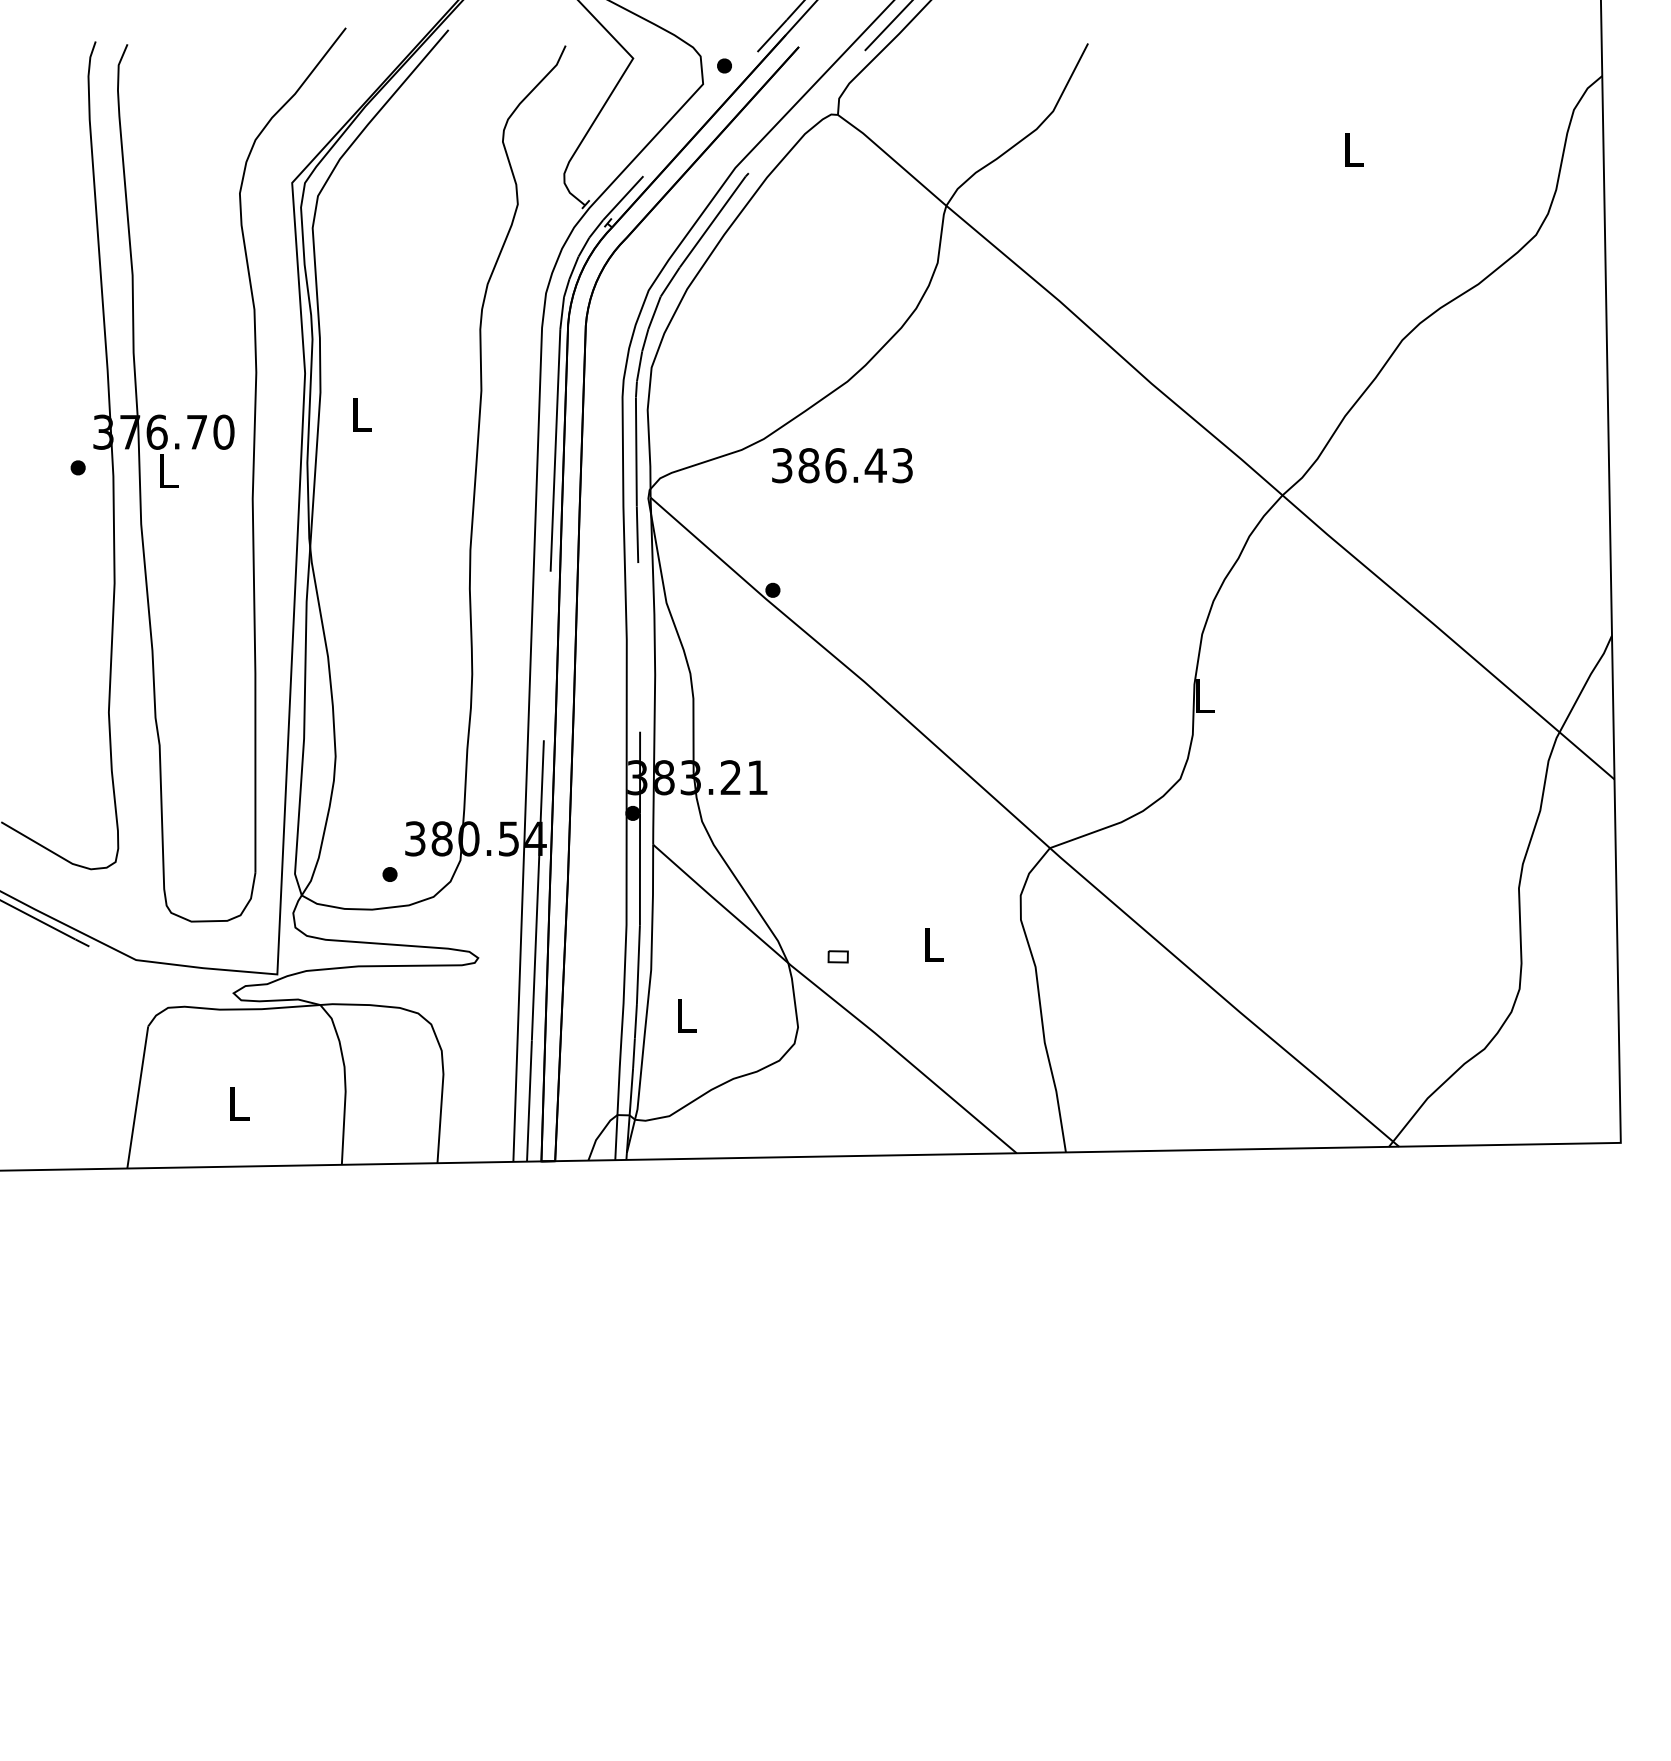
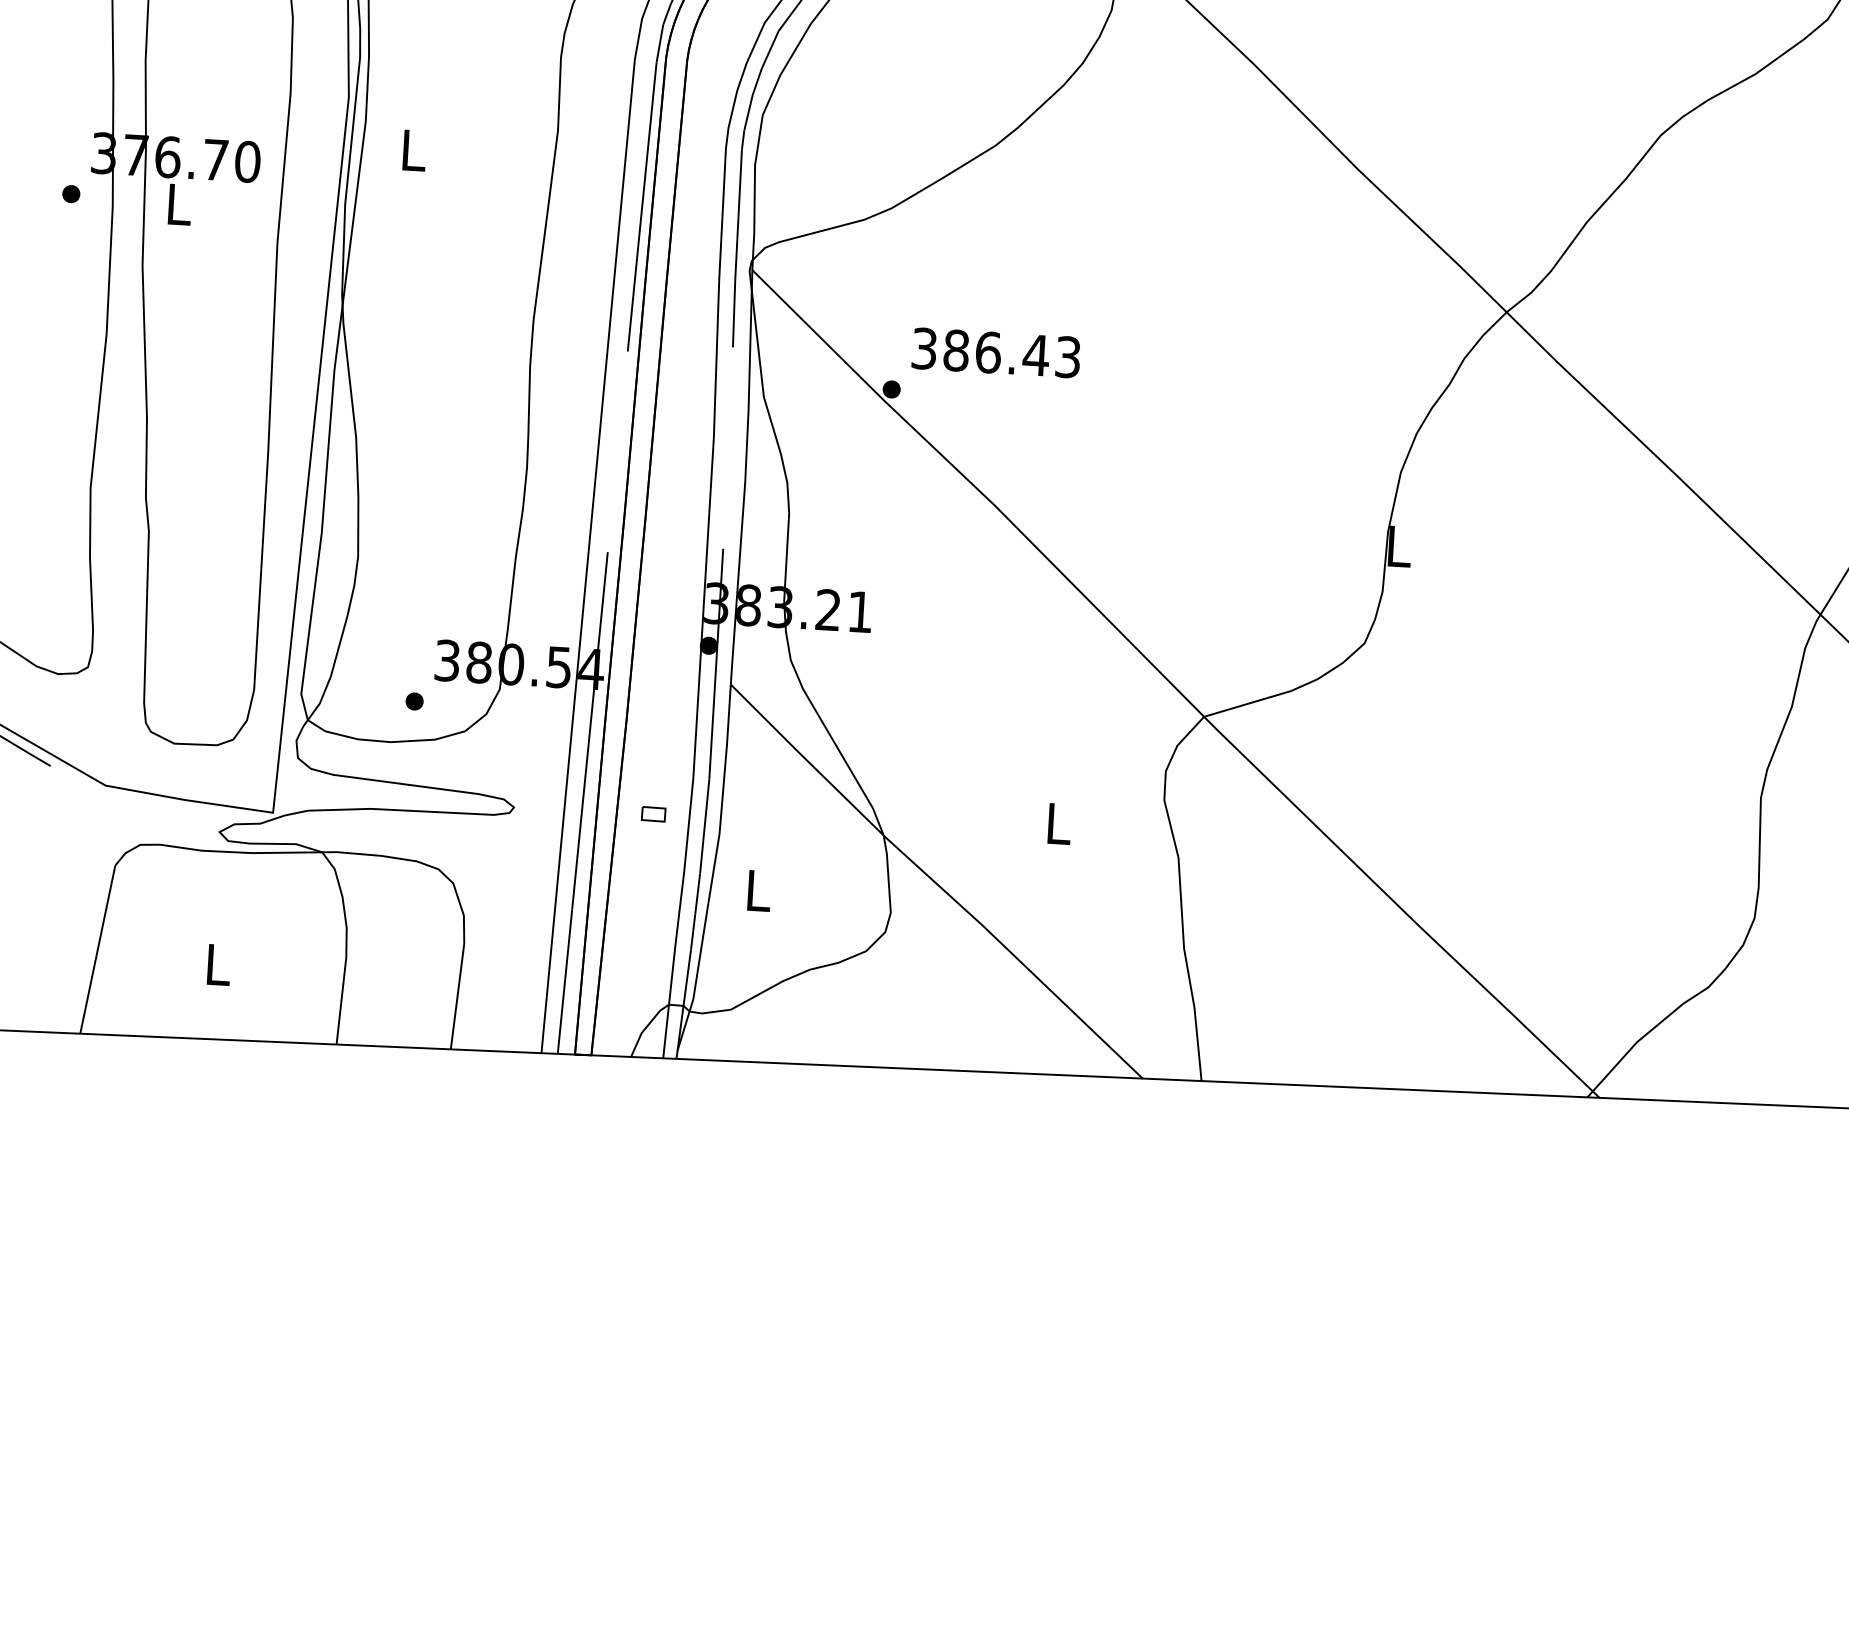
text: (842, 465) -> (996, 352), moved
part: (837, 956) -> (652, 813), moved

